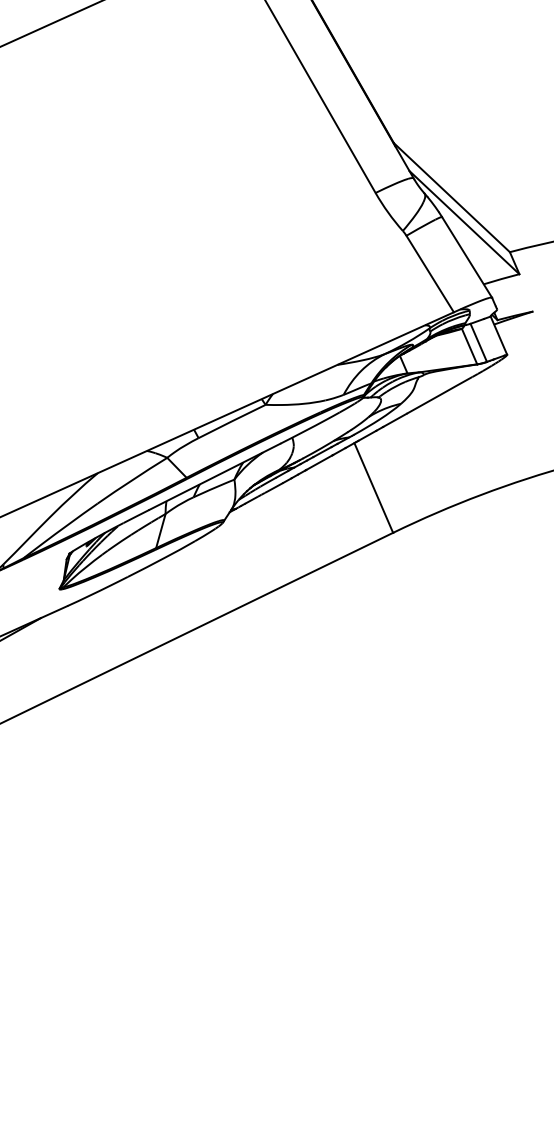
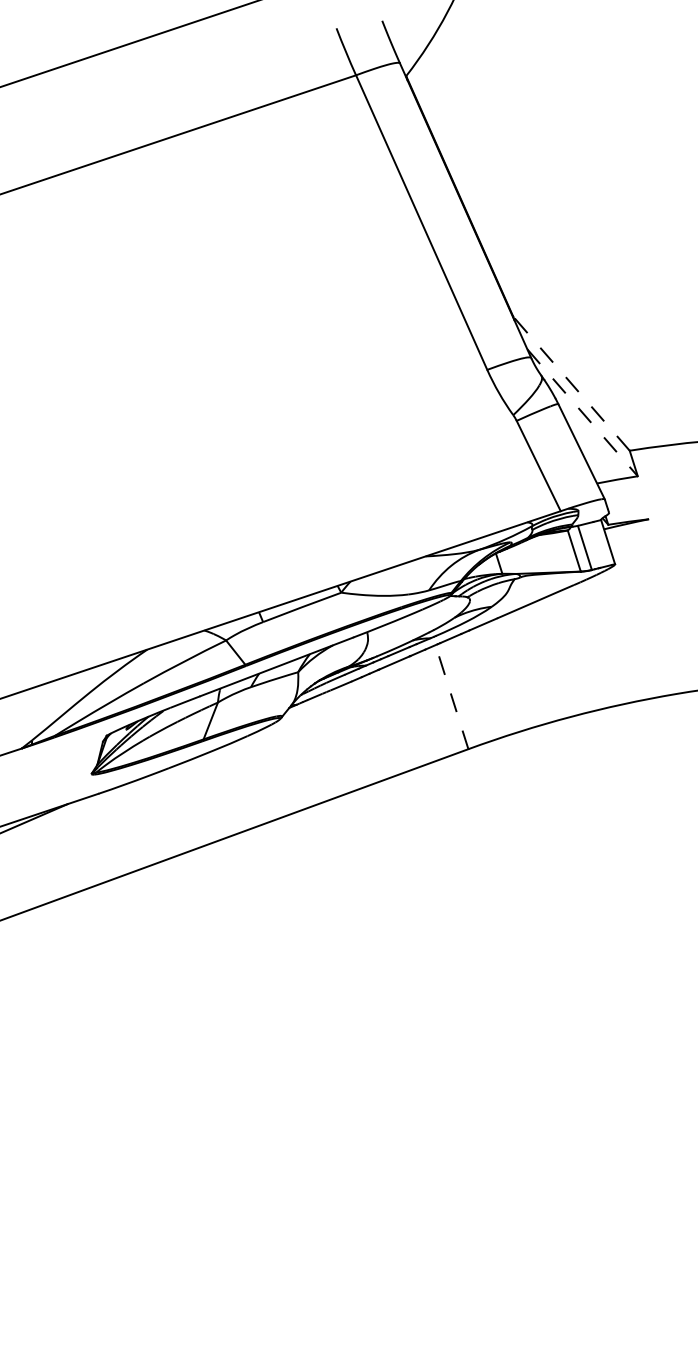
line: (451, 197) -> (571, 383), solid -> dashed
line: (464, 223) -> (582, 413), solid -> dashed
line: (373, 488) -> (451, 697), solid -> dashed

